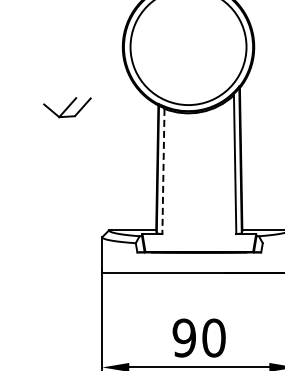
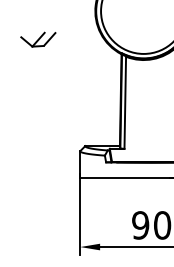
part: (67, 107) -> (38, 39), moved
line: (163, 171) -> (125, 102), dashed -> solid

